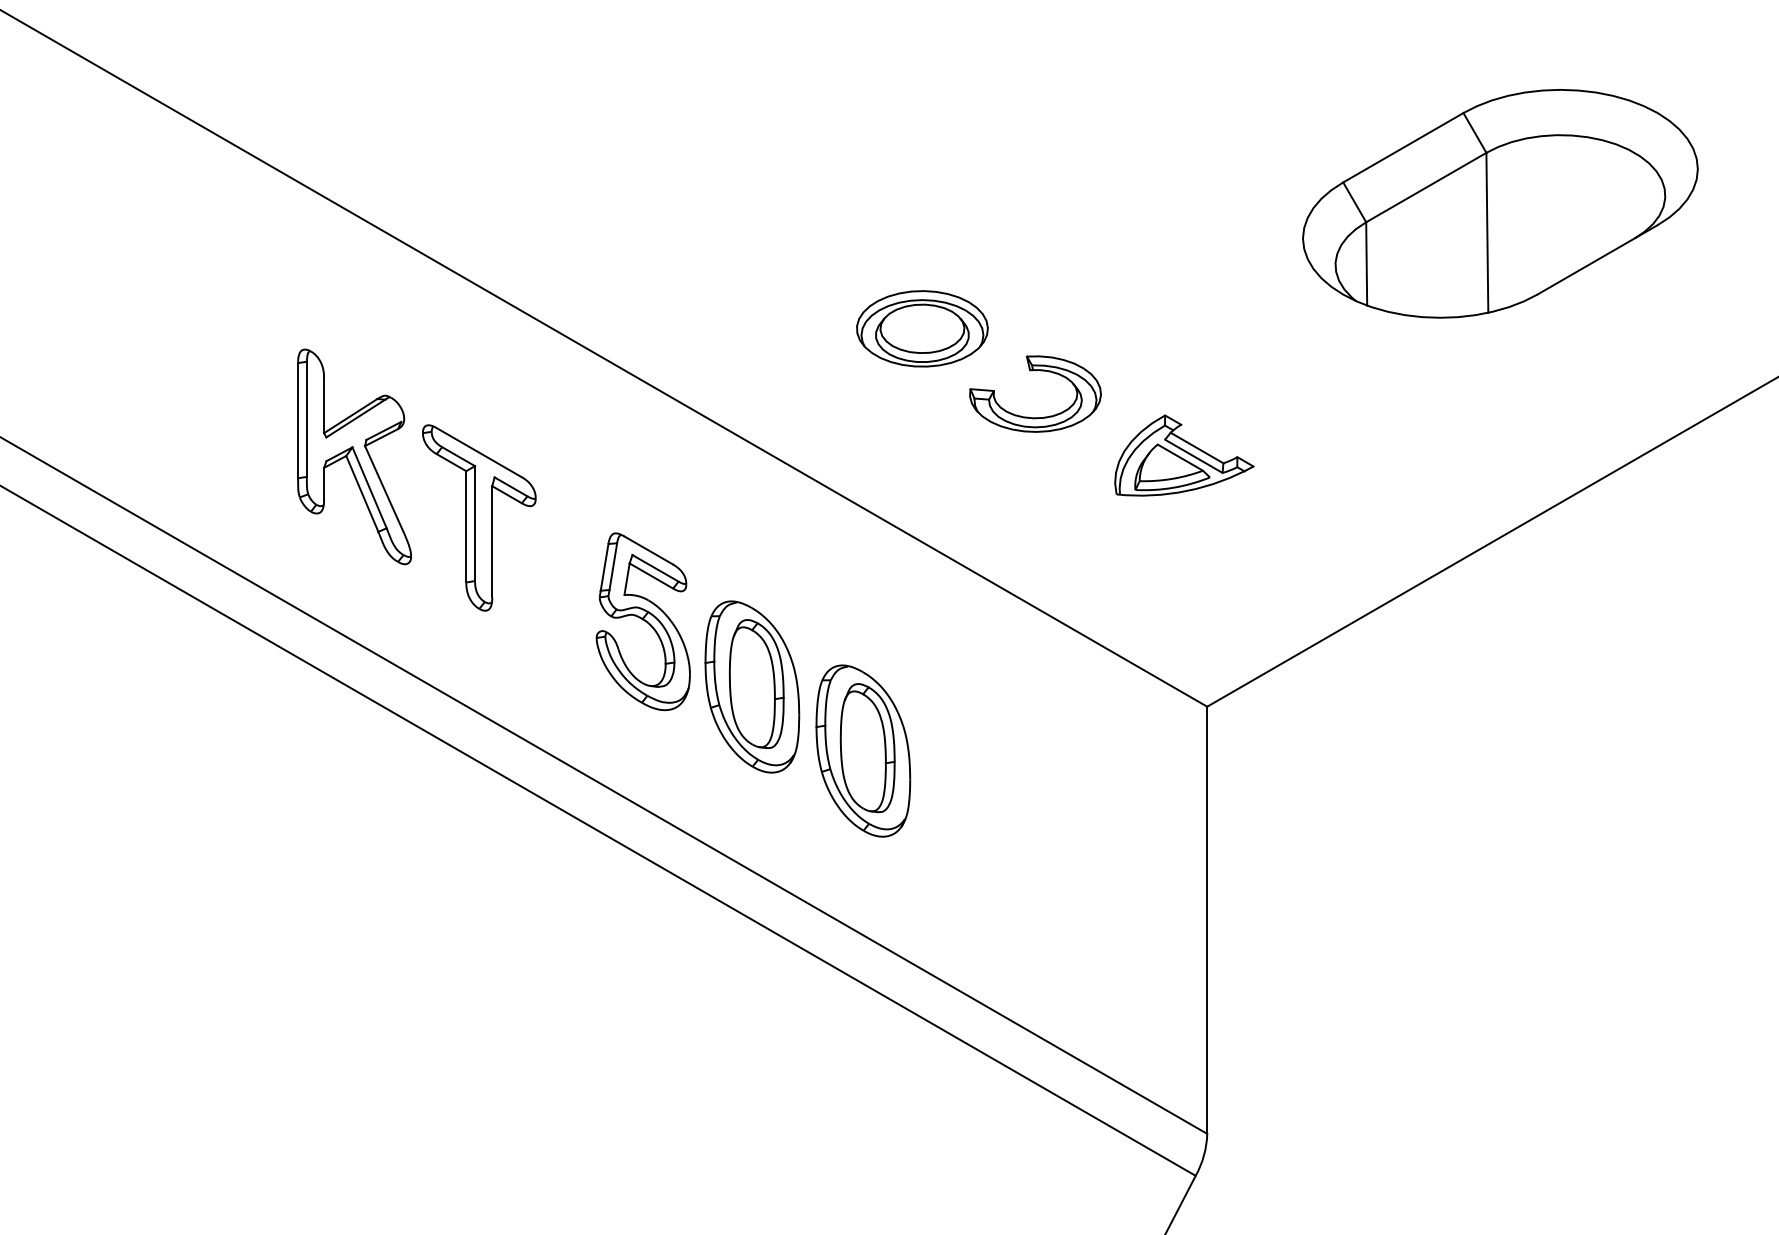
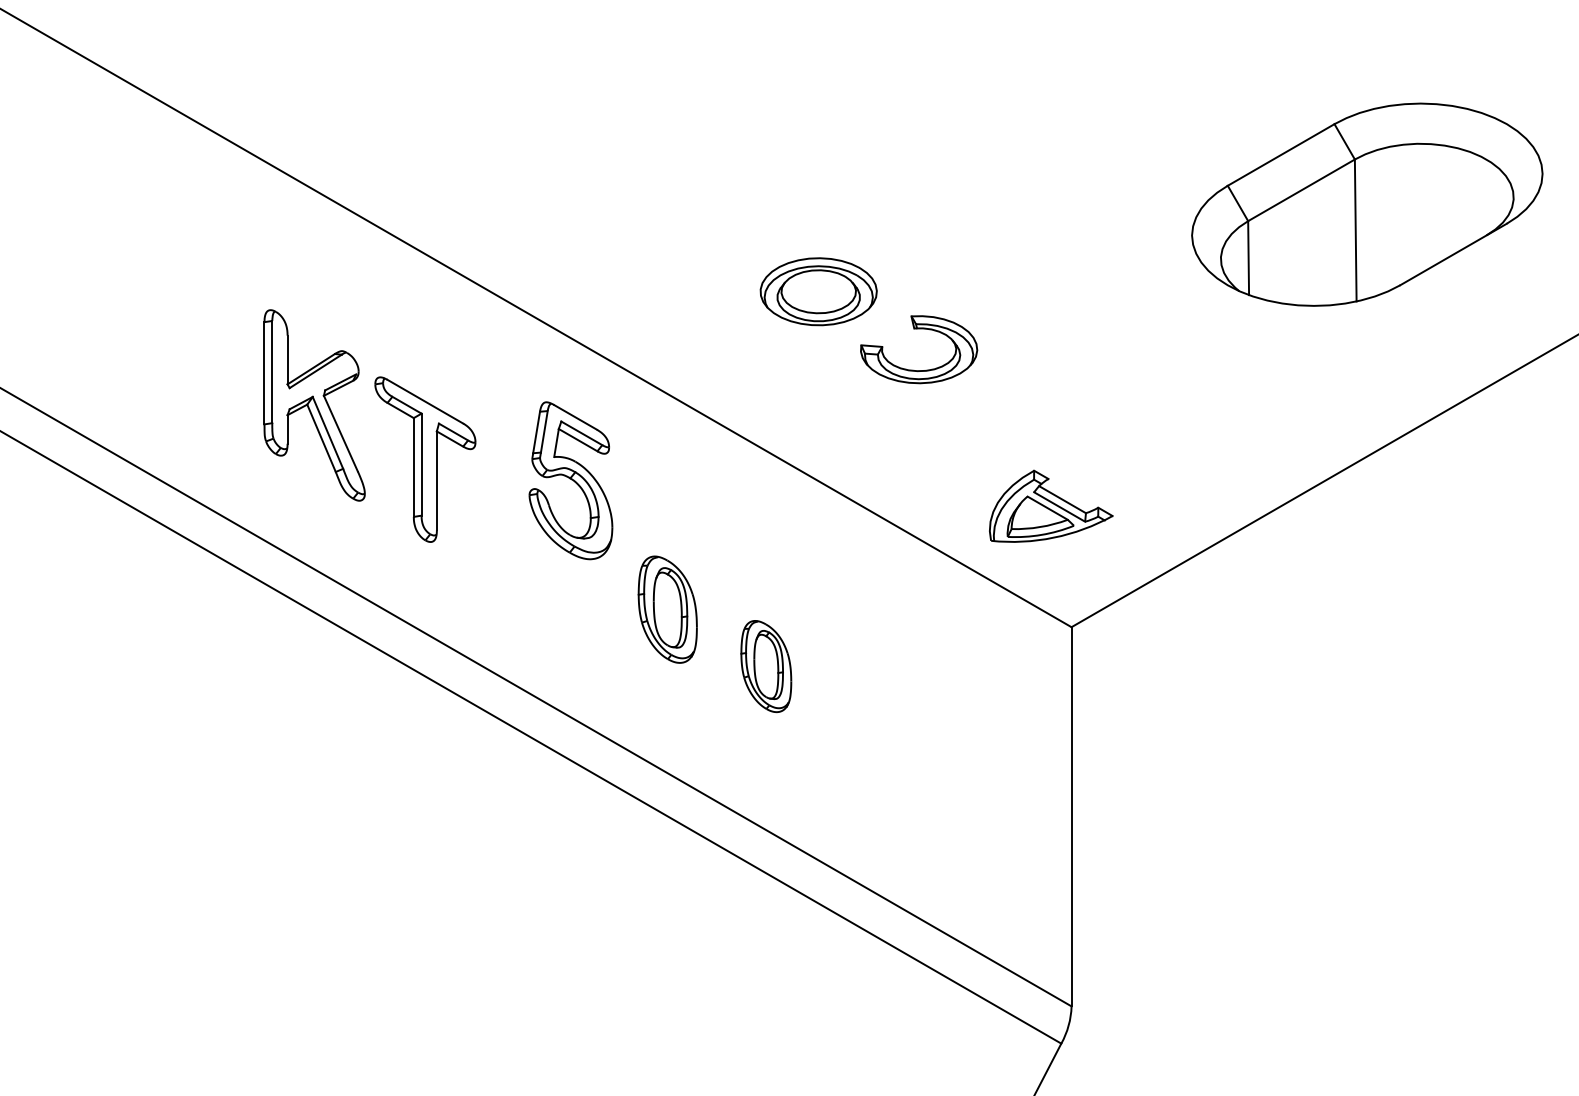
part: (1500, 203) -> (1367, 204), moved
part: (1184, 455) -> (1051, 506), moved
part: (642, 621) -> (570, 480), moved
part: (752, 686) -> (667, 609), size x0.7
part: (863, 750) -> (766, 666), size x0.6

